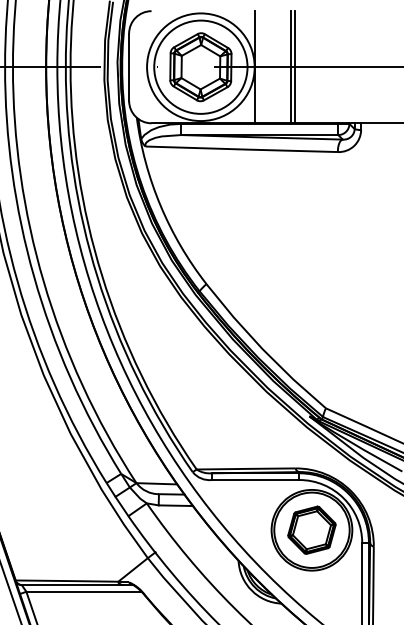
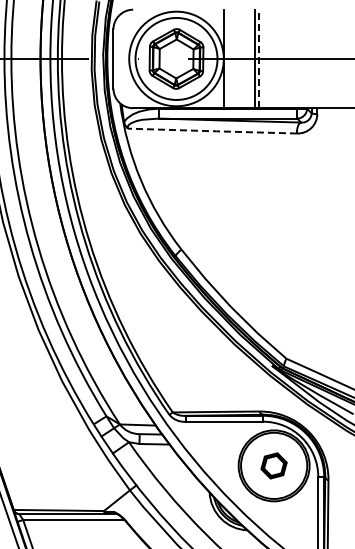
line: (295, 66) -> (259, 58), solid -> dashed
line: (241, 149) -> (212, 131), solid -> dashed
part: (311, 529) -> (273, 465), size x0.6

